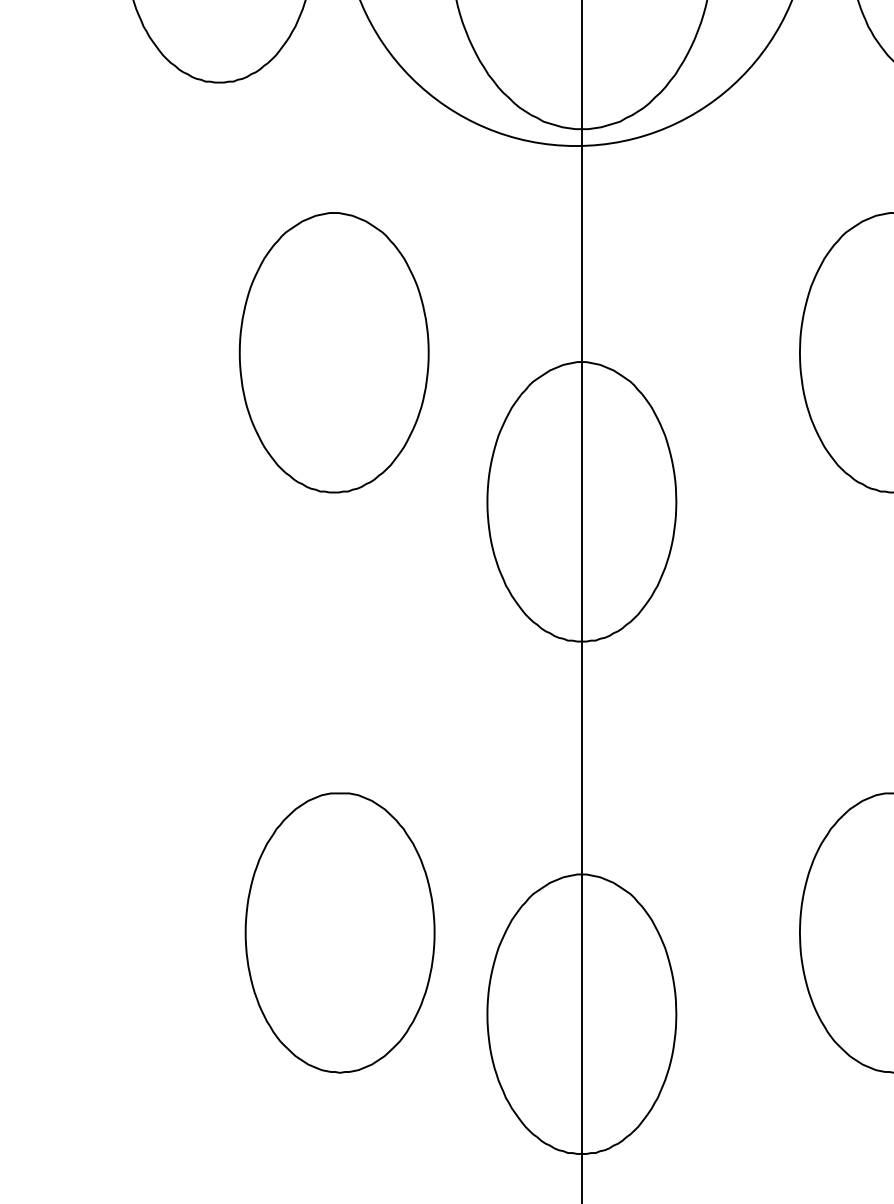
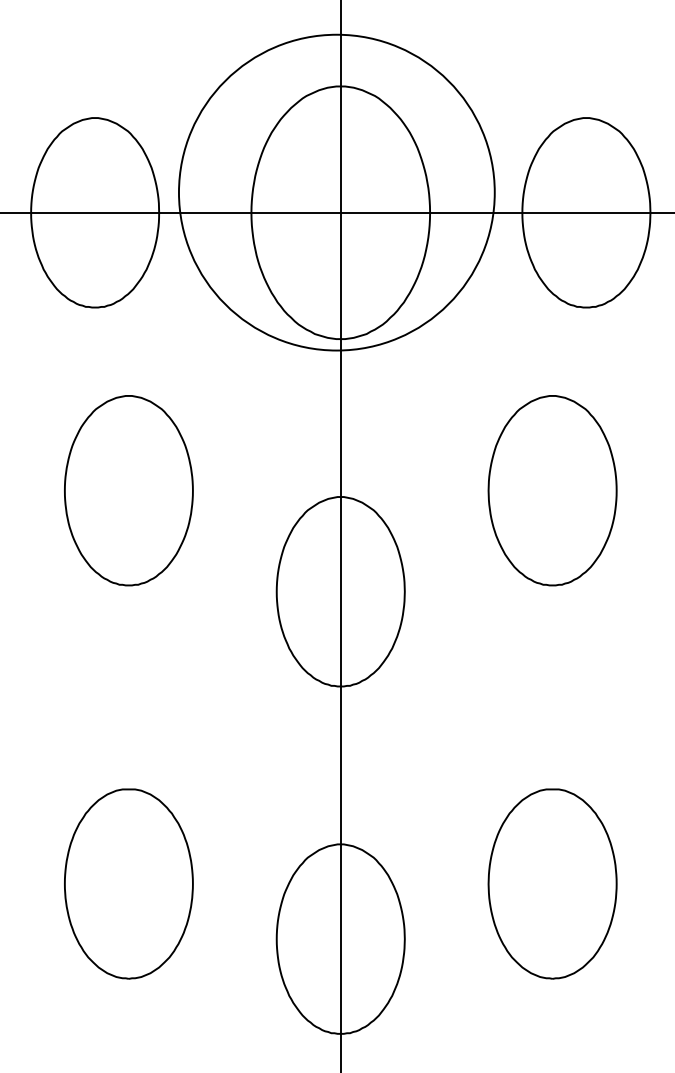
part: (333, 352) -> (128, 490), moved
part: (339, 932) -> (128, 883), moved

